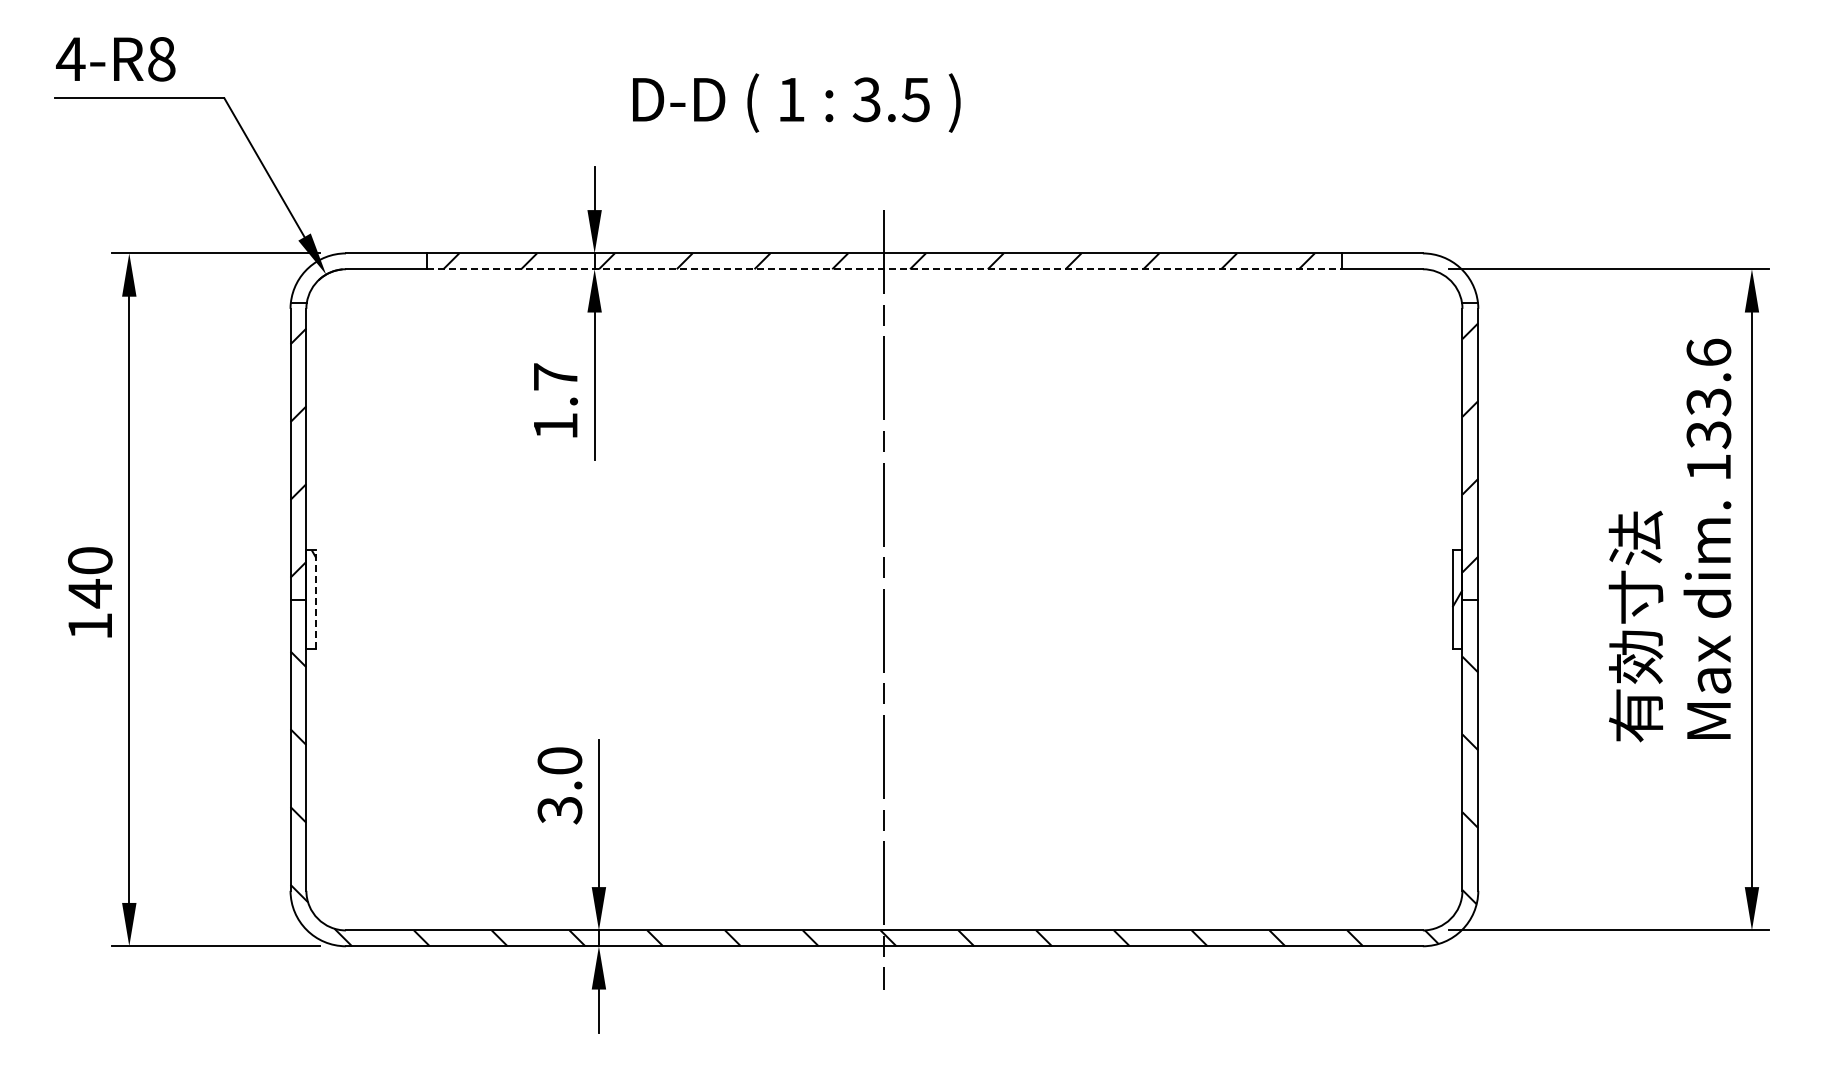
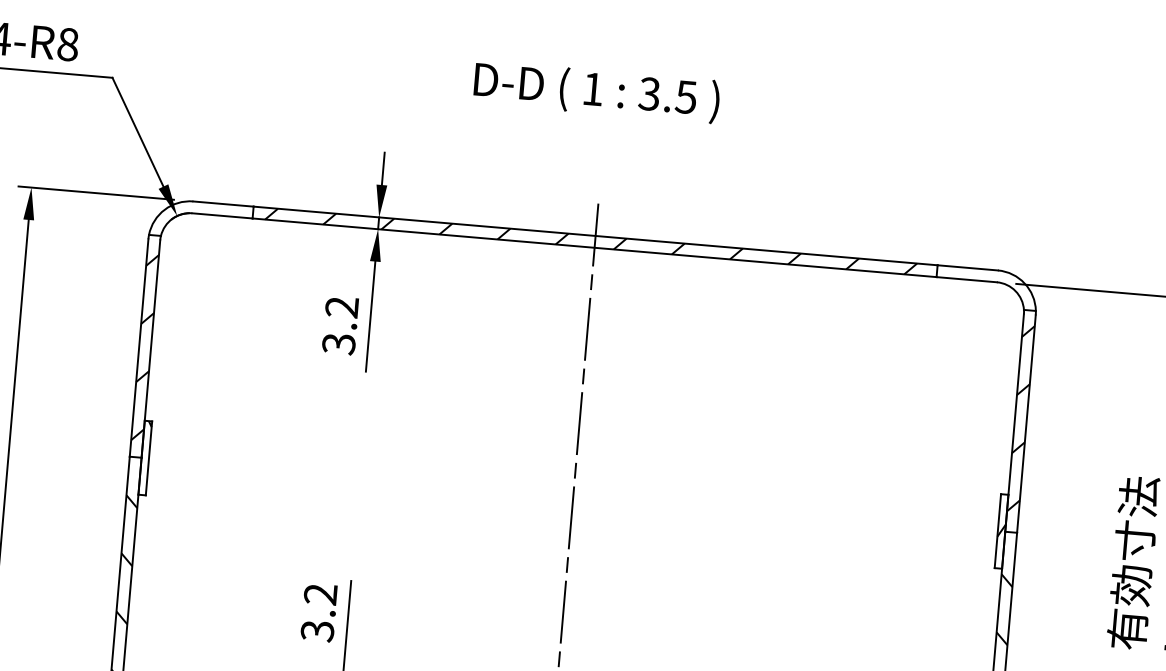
text: (796, 102) -> (596, 91), moved
line: (884, 269) -> (594, 247), dashed -> solid
text: (555, 401) -> (340, 325), 1.7 -> 3.2
line: (316, 599) -> (149, 458), dashed -> solid
text: (559, 760) -> (320, 593), 3.0 -> 3.2

